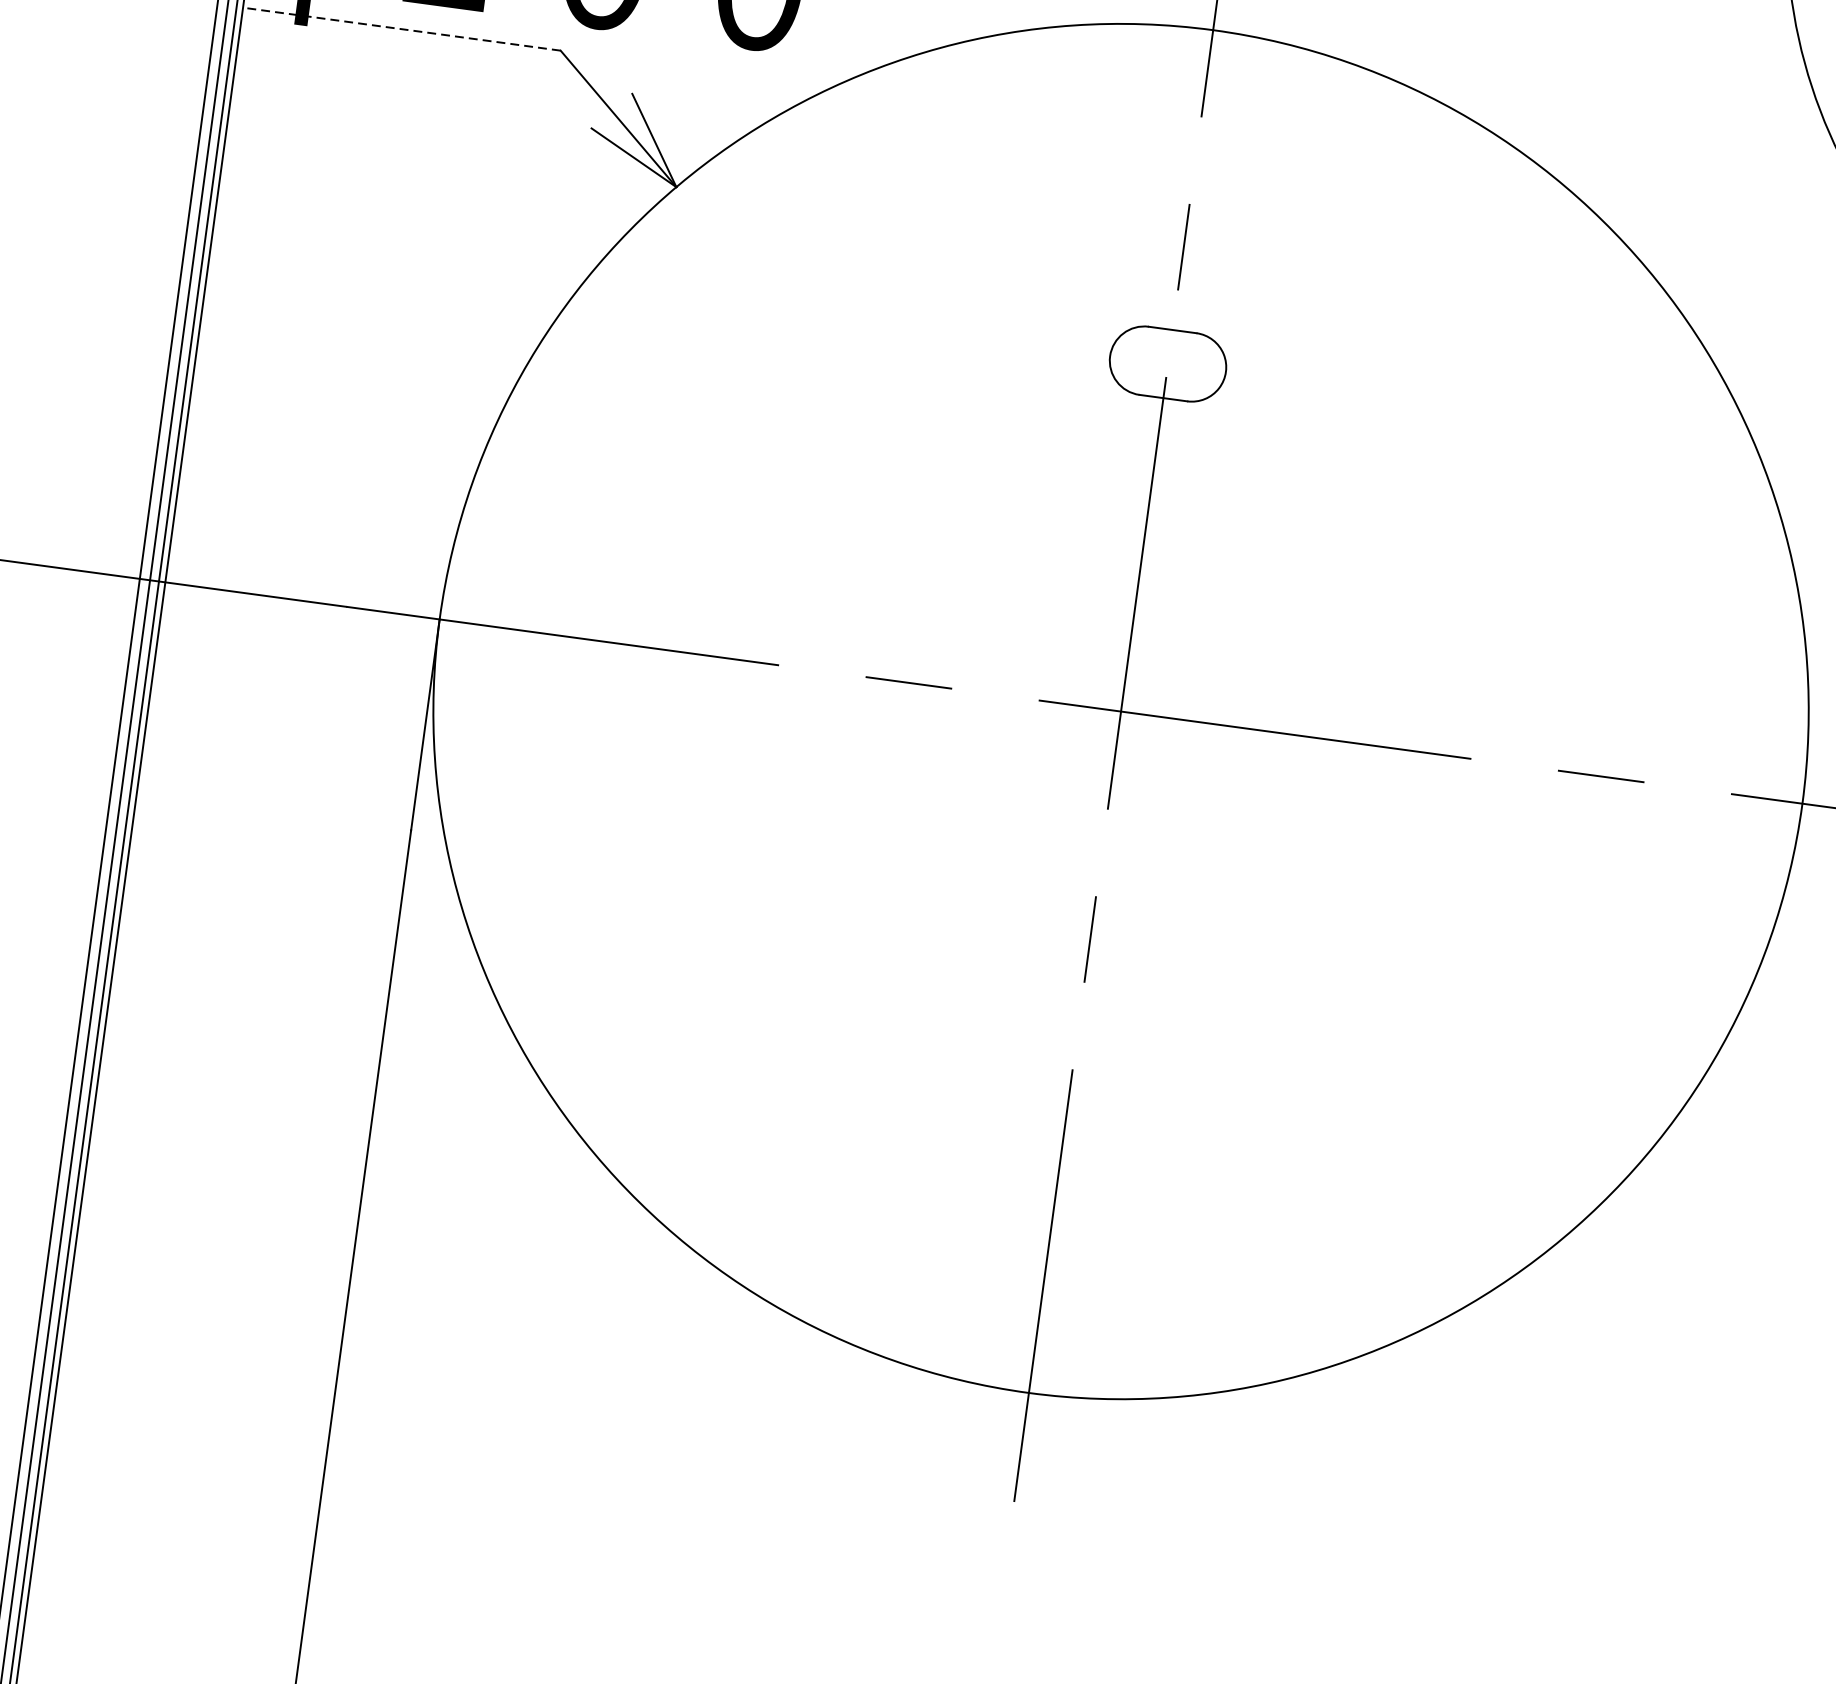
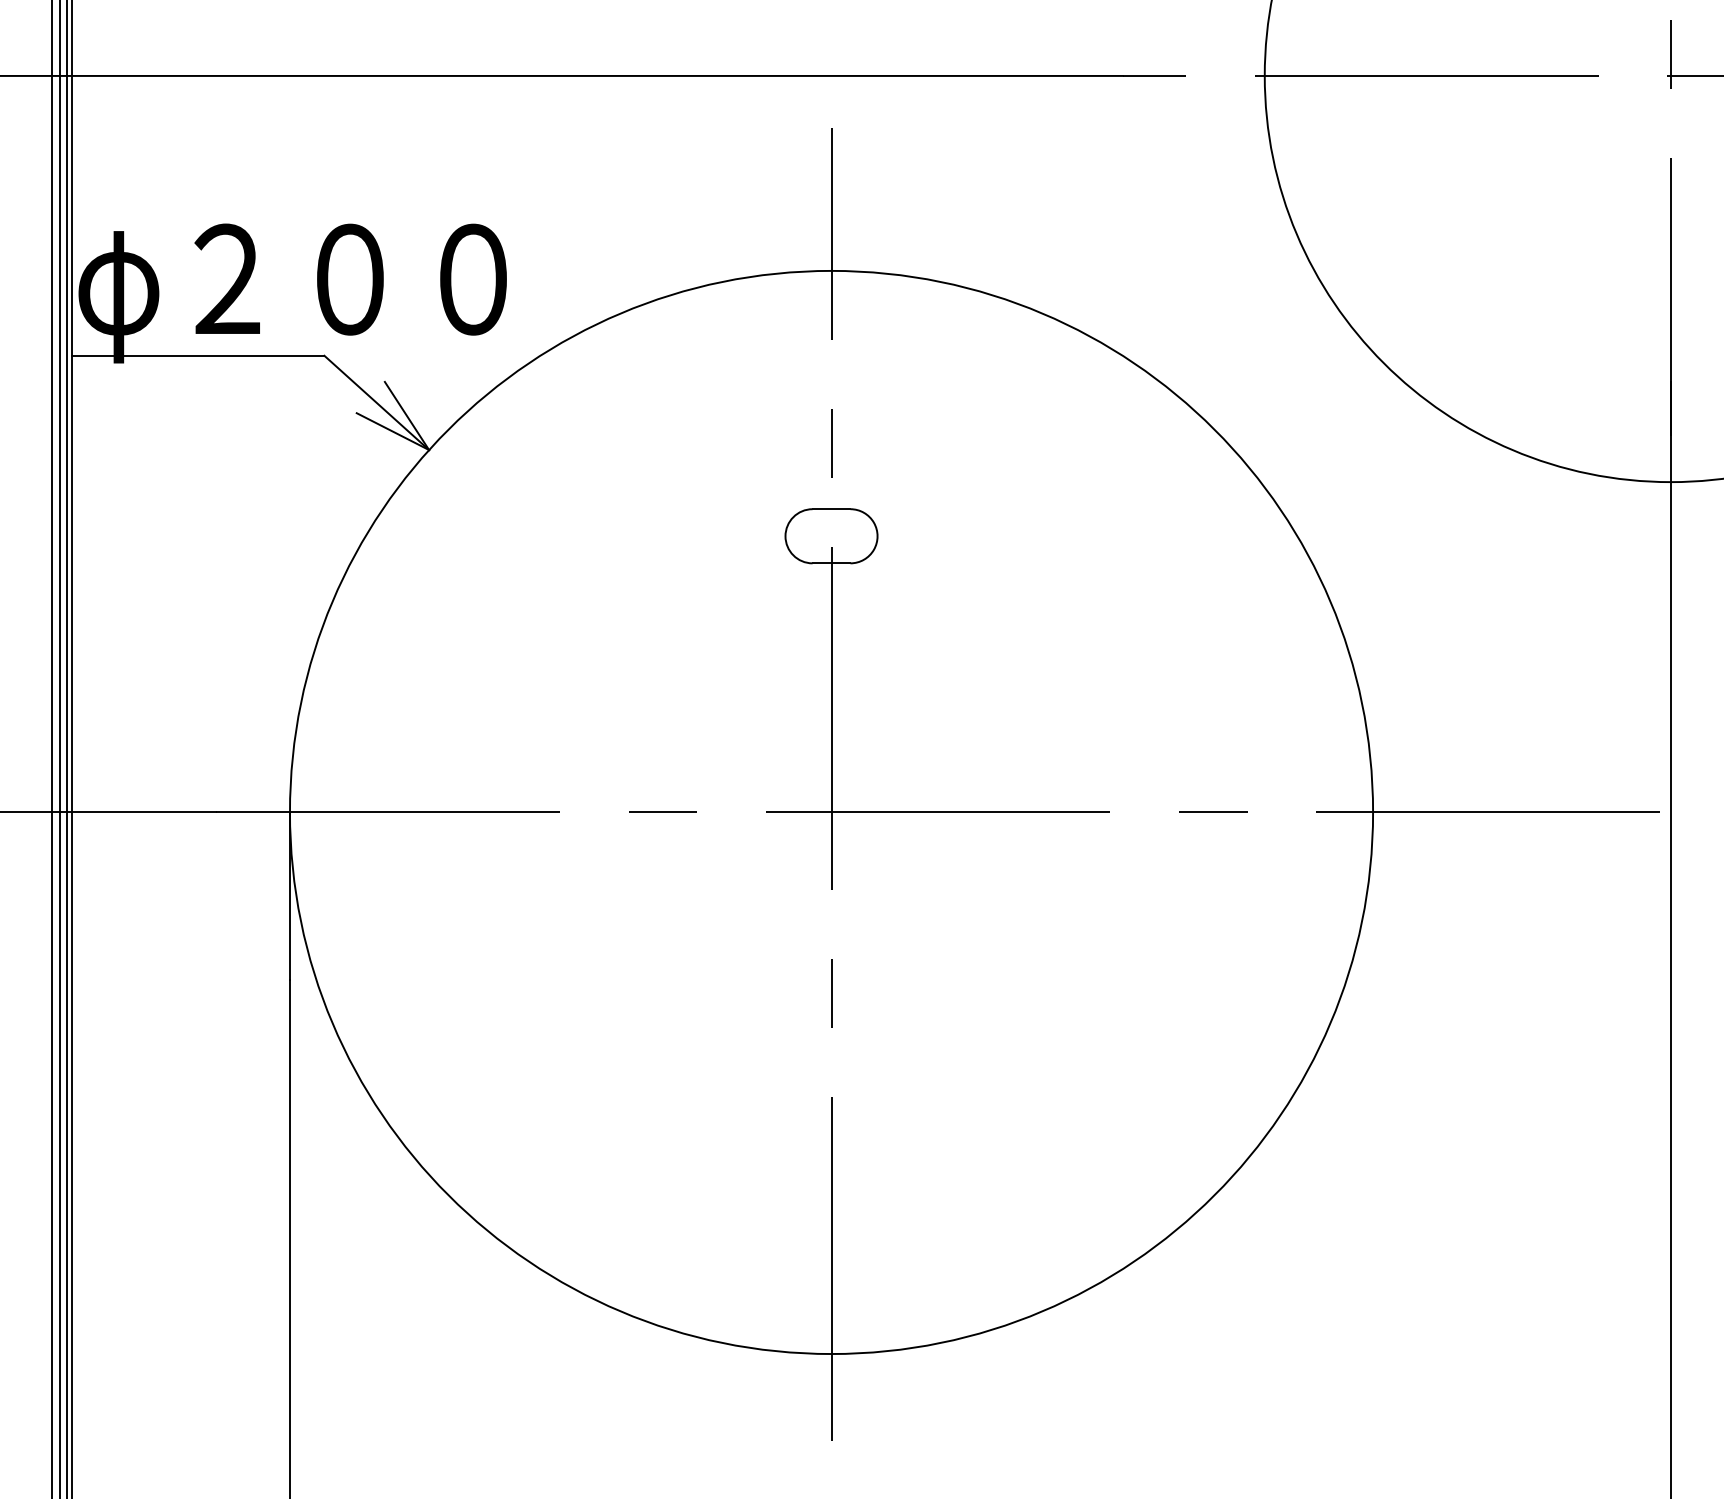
line: (401, 28) -> (197, 355), dashed -> solid

